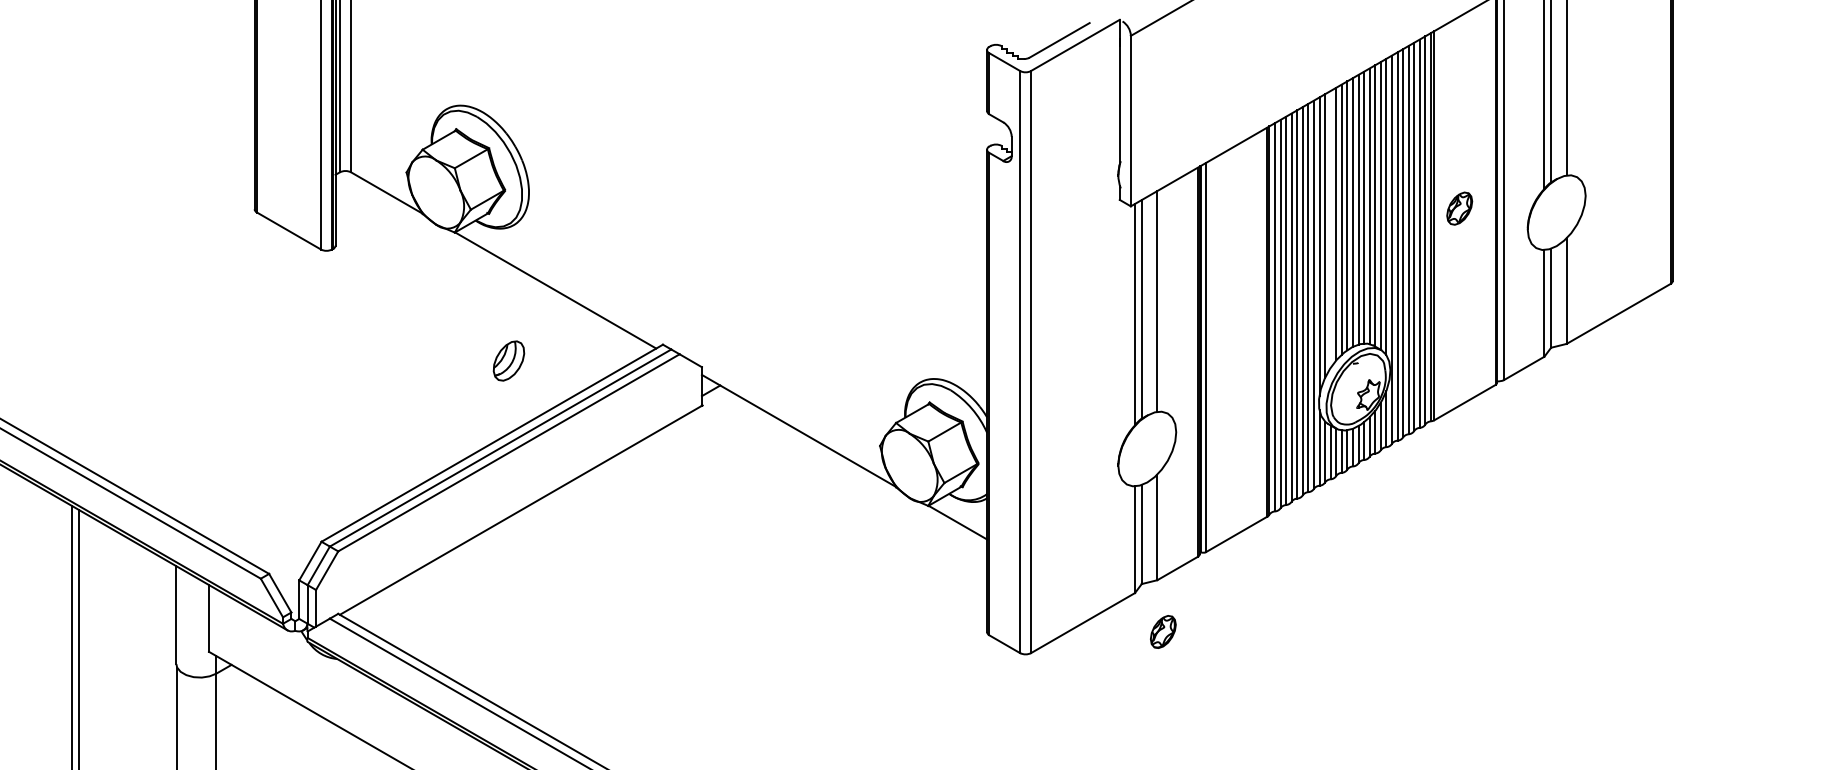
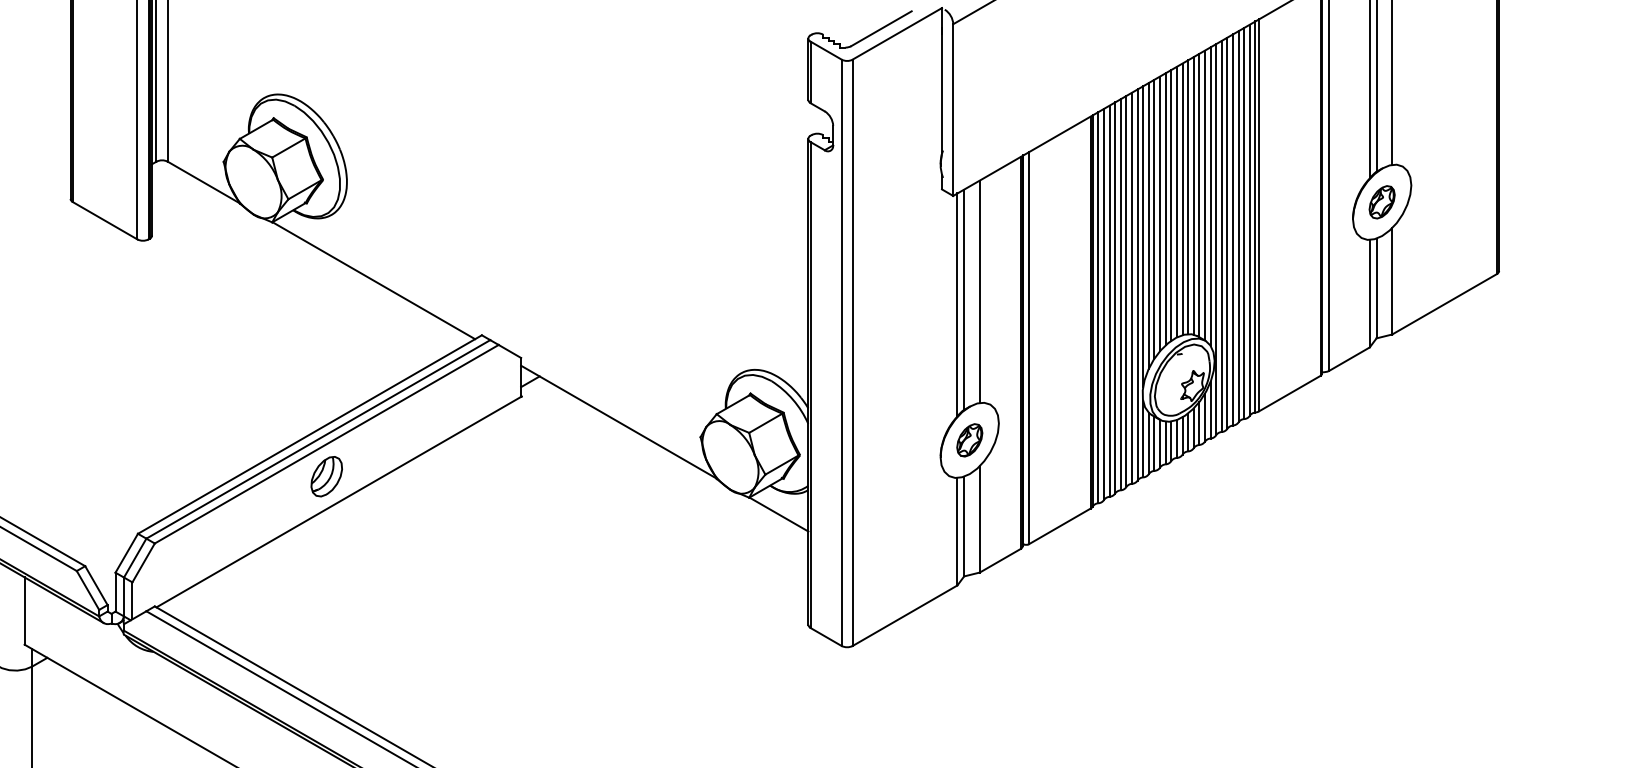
part: (1459, 208) -> (1381, 202), moved
line: (1330, 229) -> (1154, 219), added
part: (508, 360) -> (326, 476), moved
part: (1163, 631) -> (969, 439), moved

